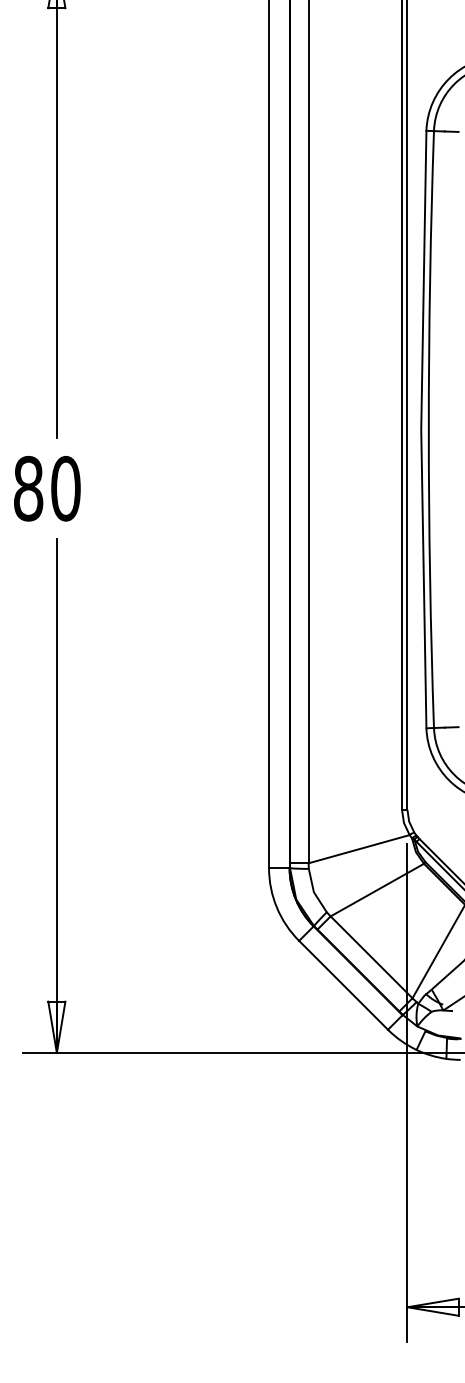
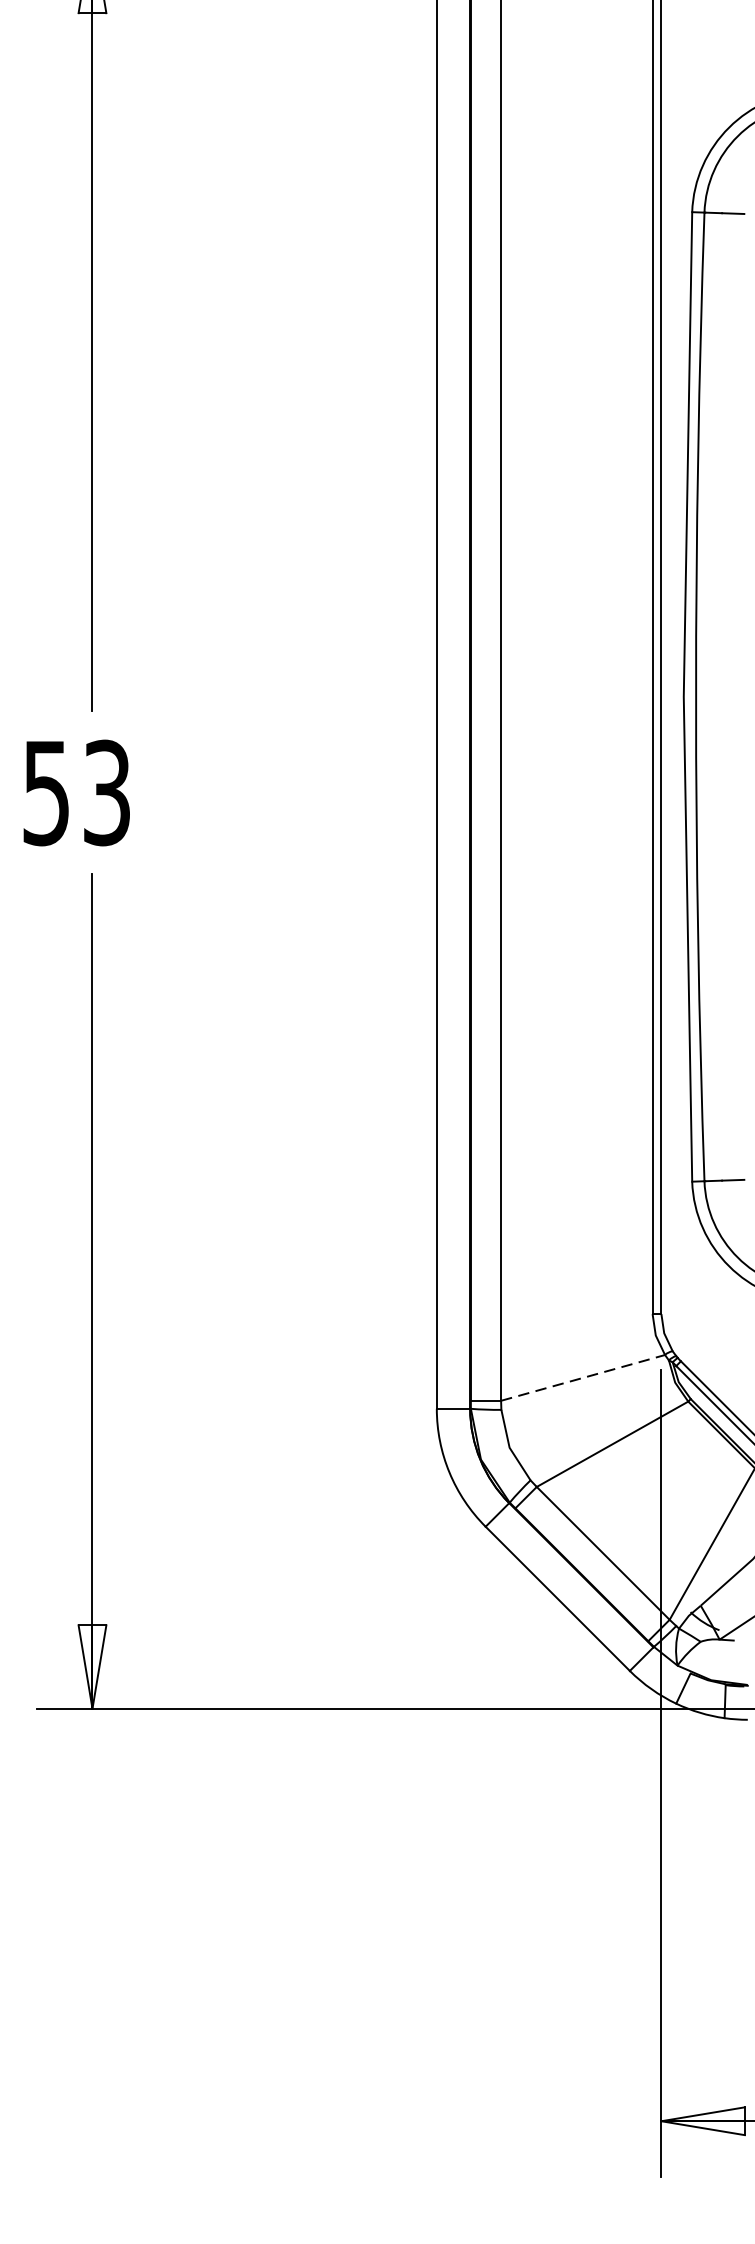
text: (47, 488) -> (77, 792), 80 -> 53
line: (359, 849) -> (583, 1378), solid -> dashed

